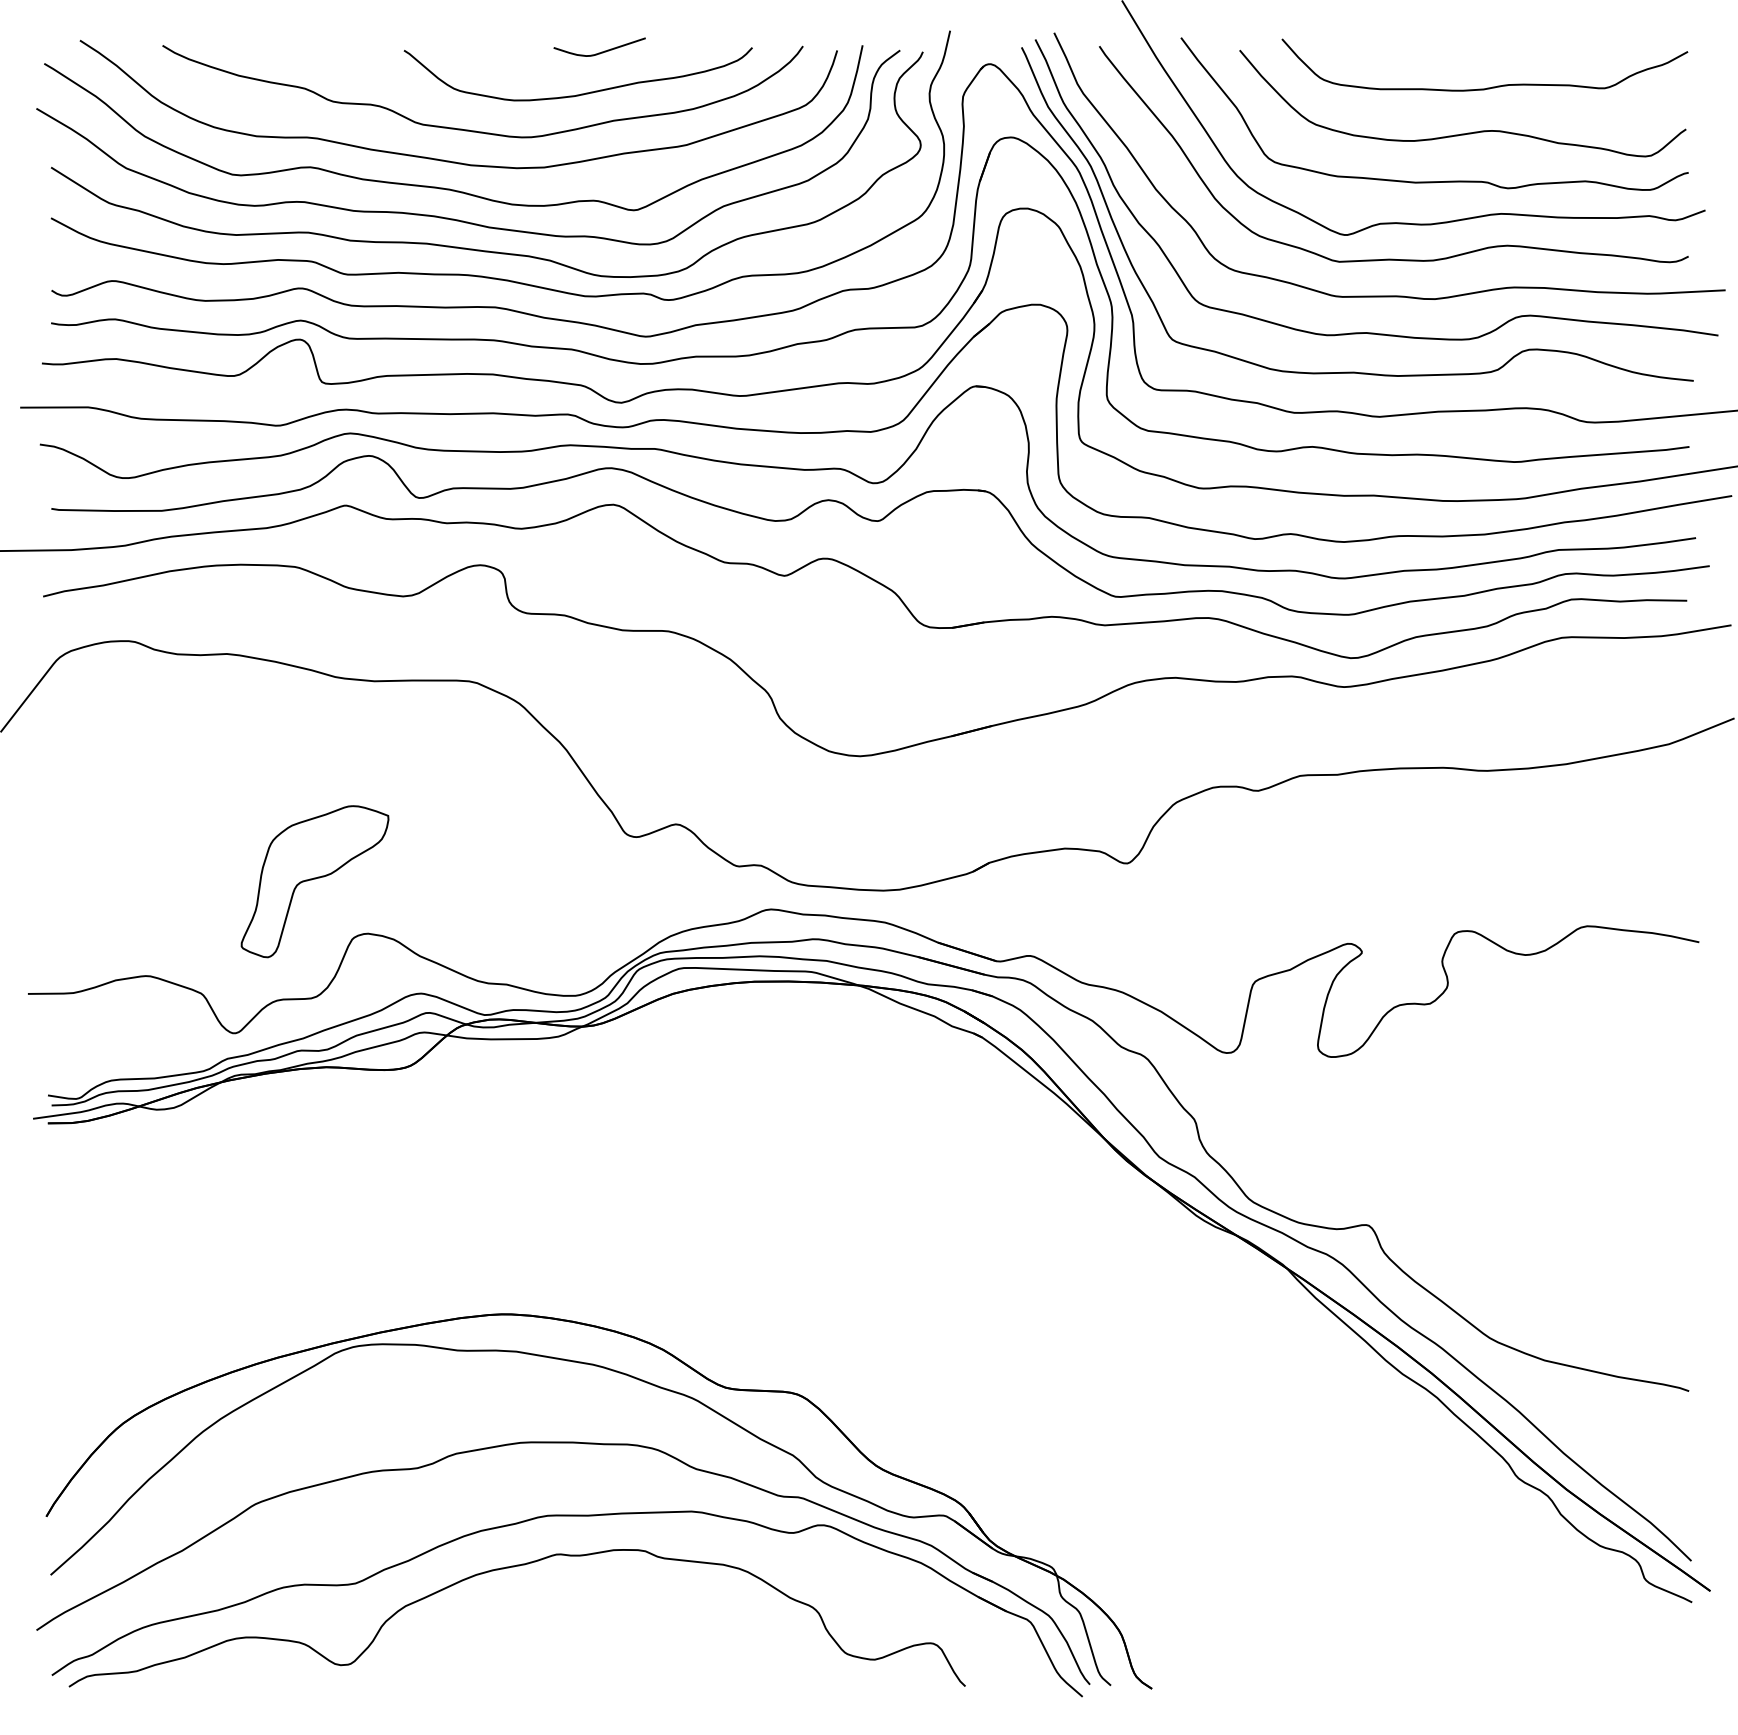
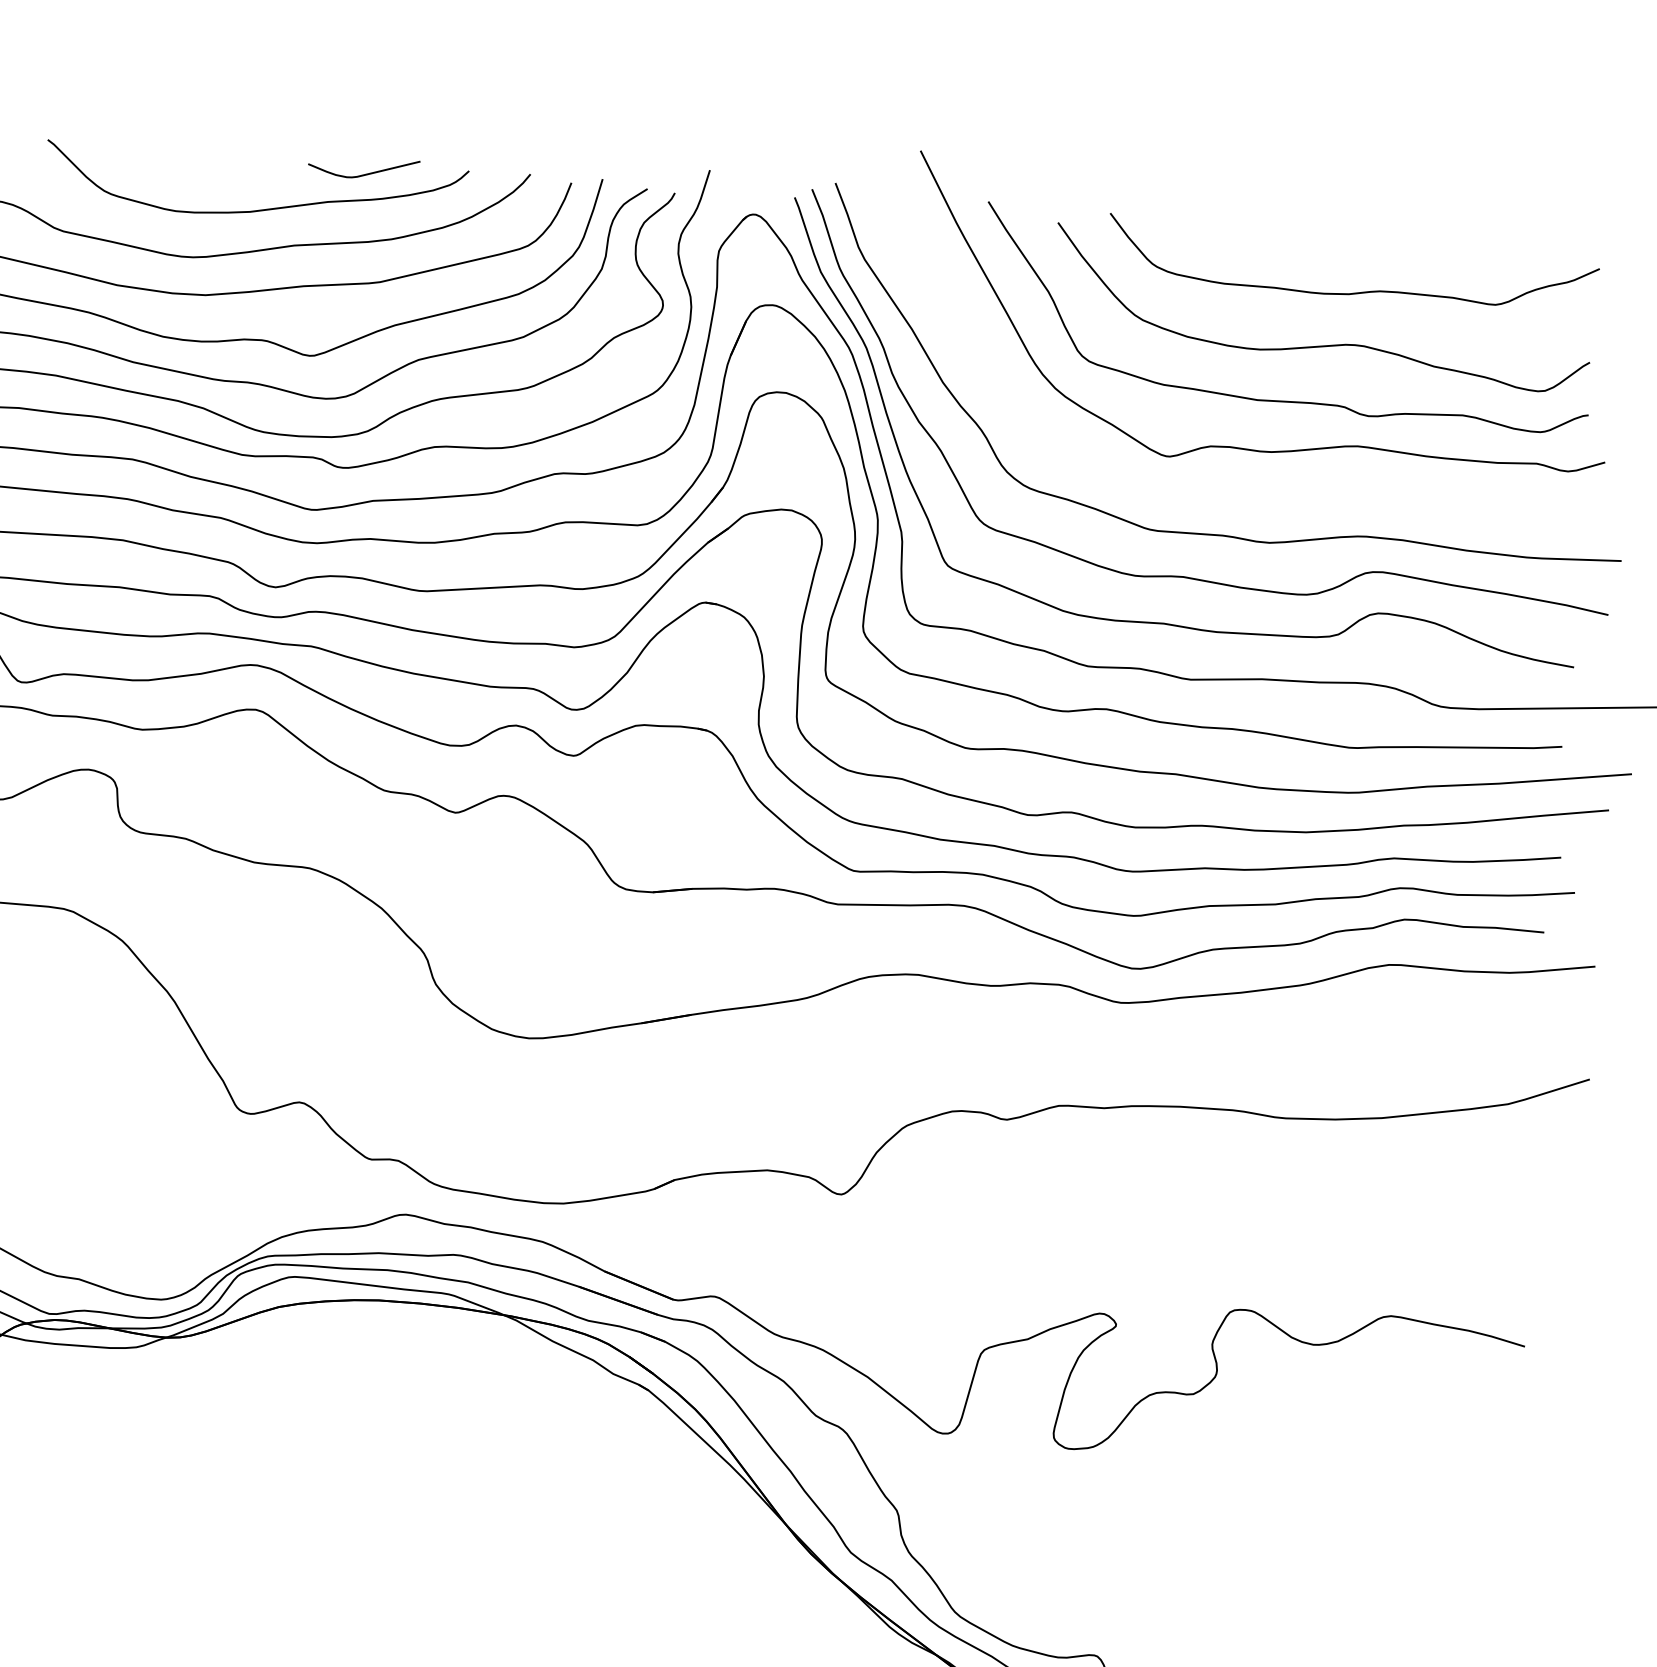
curve: (601, 51) -> (365, 173), moved
curve: (1393, 258) -> (1223, 489), removed

